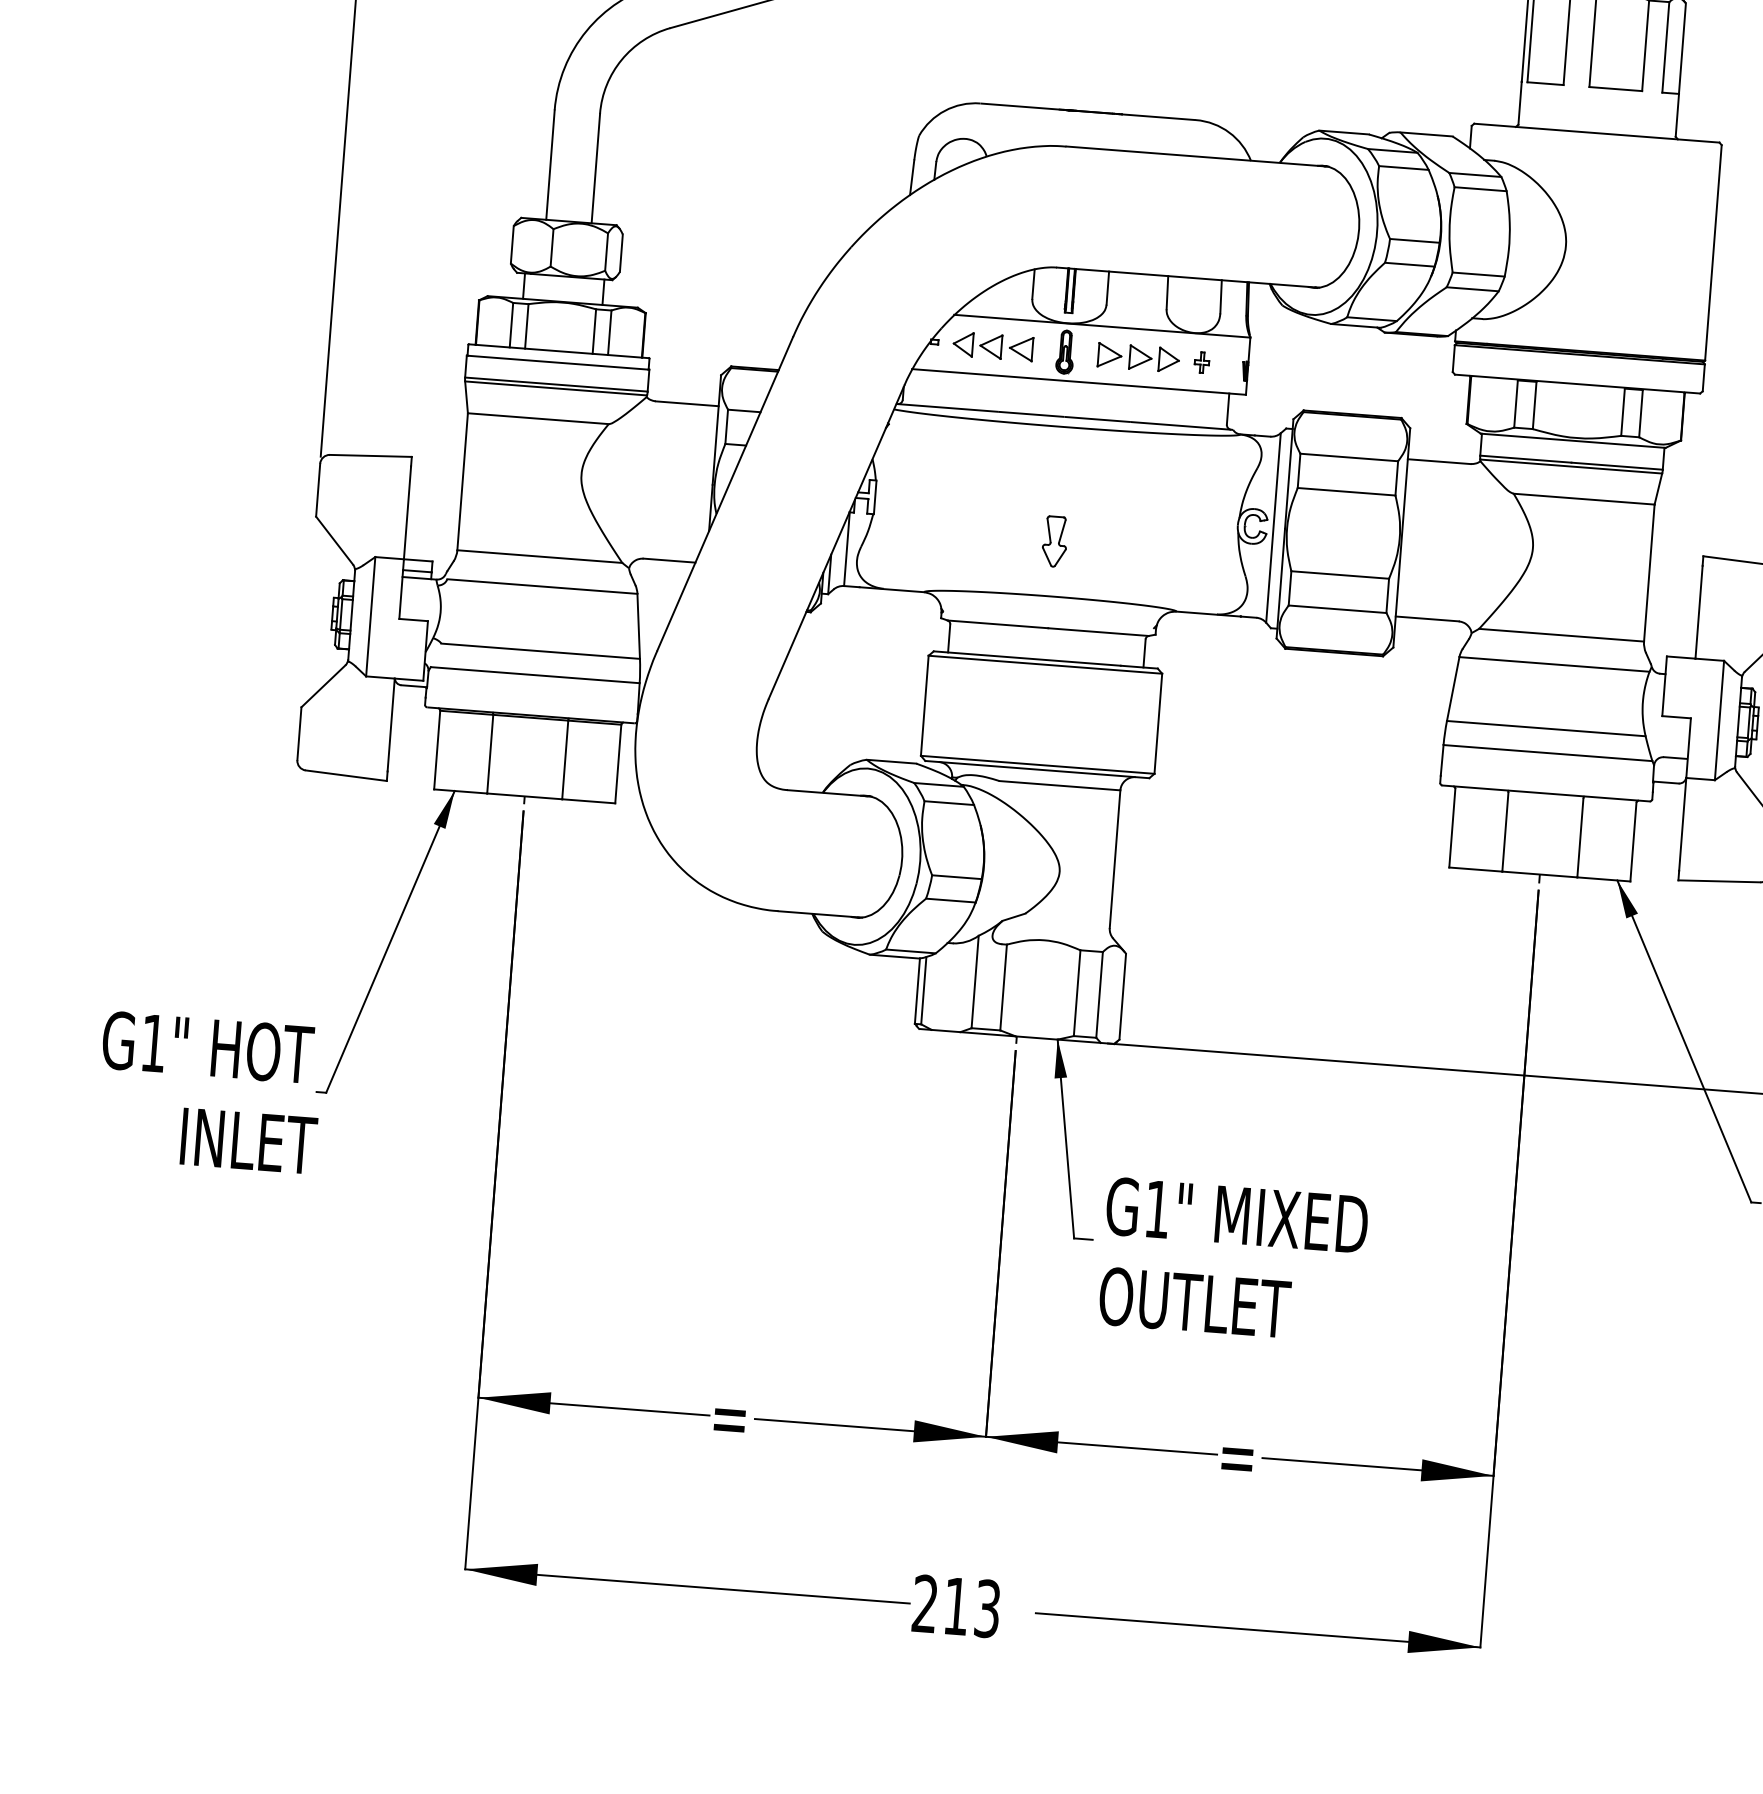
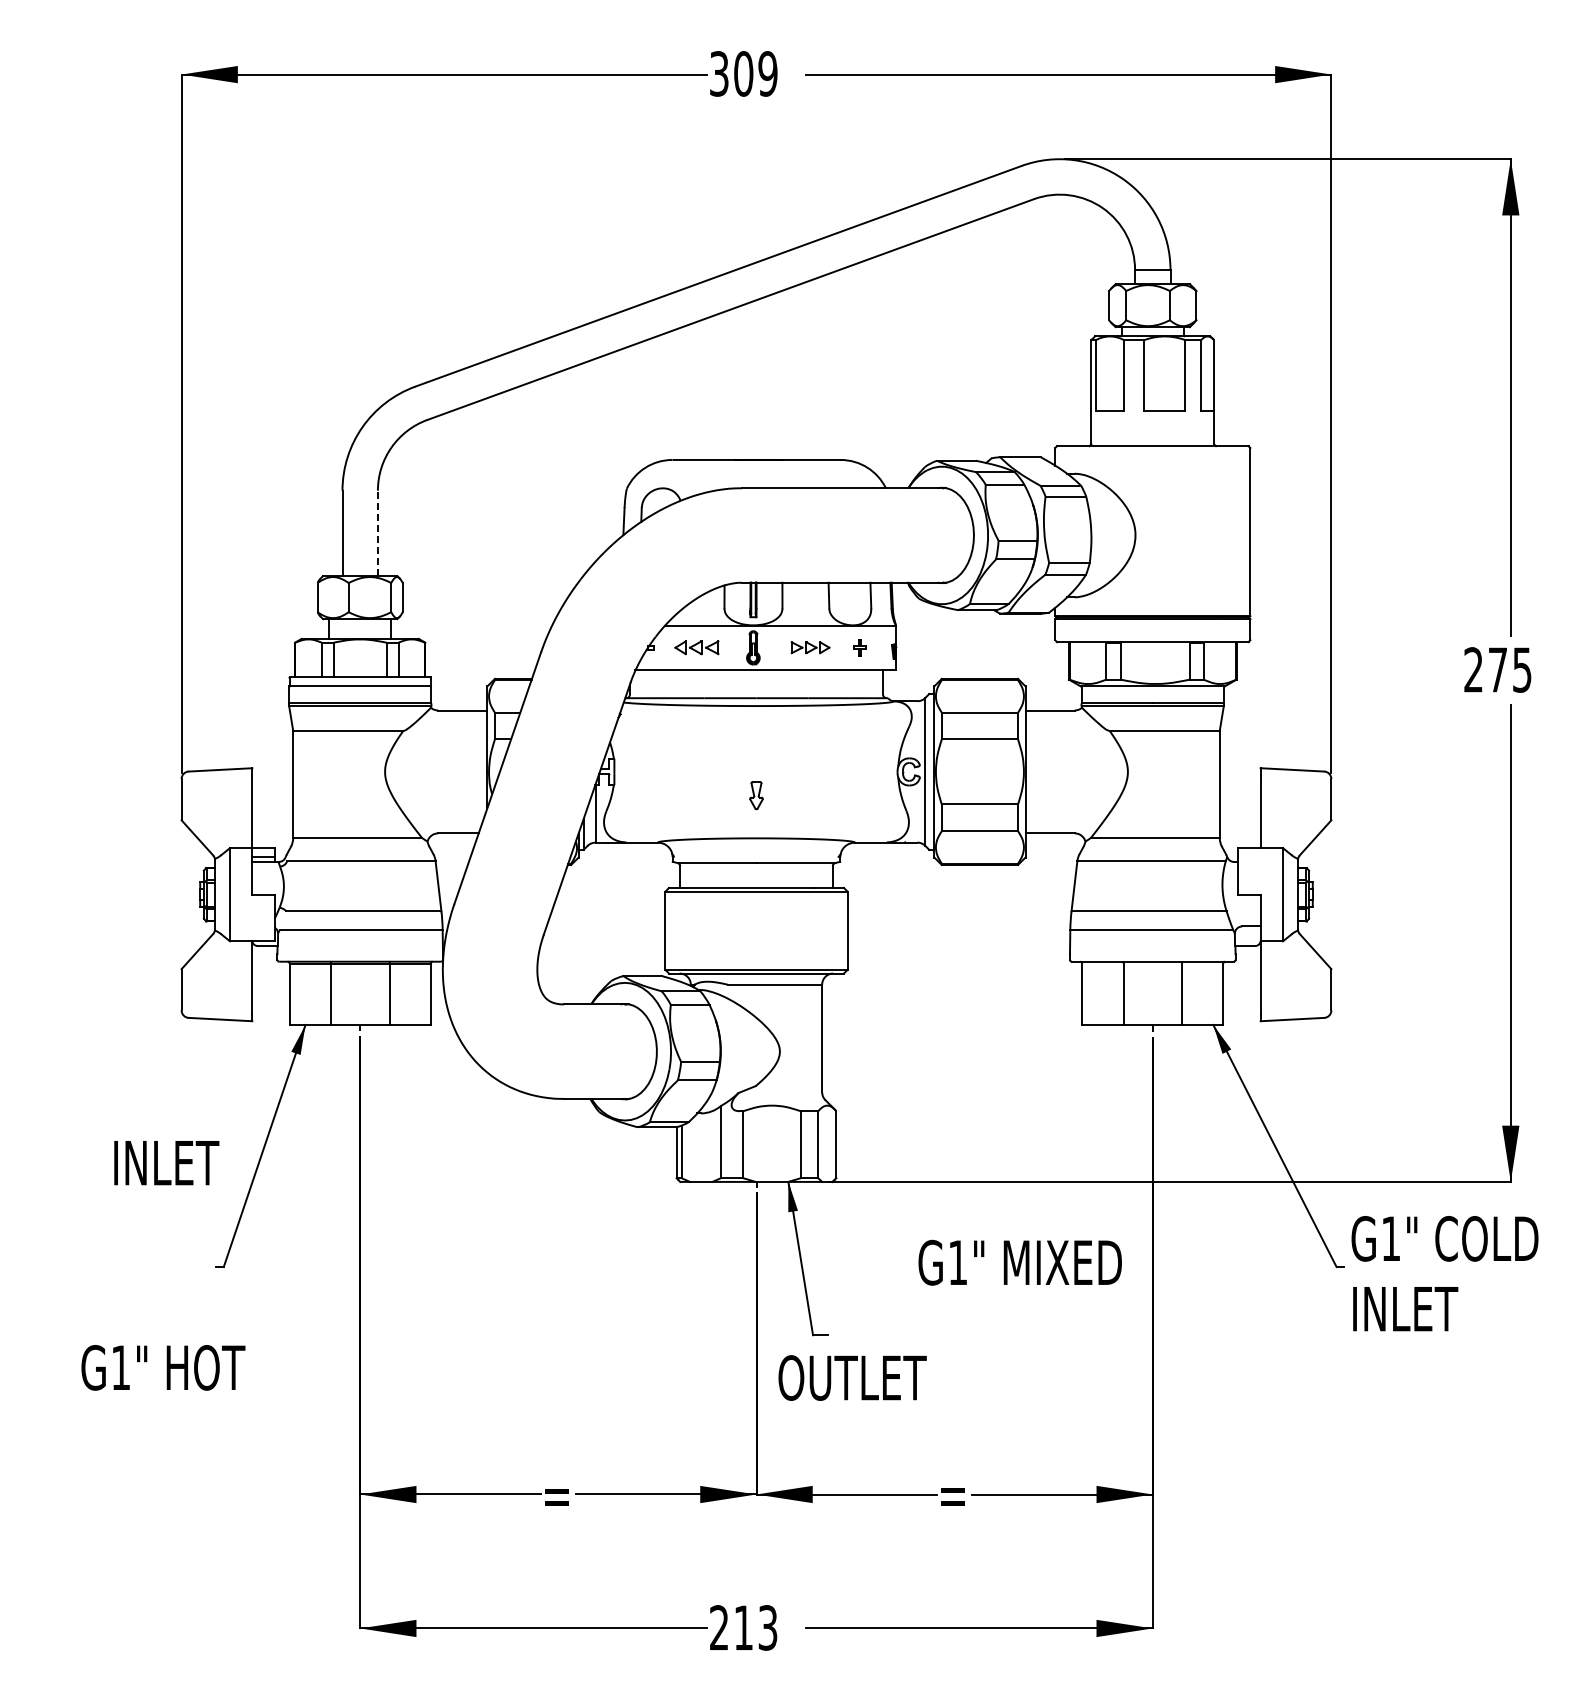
line: (595, 168) -> (377, 533), solid -> dashed
part: (992, 346) -> (696, 647), size x0.7
part: (1138, 357) -> (810, 647), size x0.6
part: (1054, 541) -> (756, 795), size x0.7
text: (208, 1047) -> (163, 1367), moved
text: (248, 1141) -> (166, 1163), moved
text: (1236, 1215) -> (1019, 1262), moved
text: (1194, 1302) -> (852, 1377), moved

